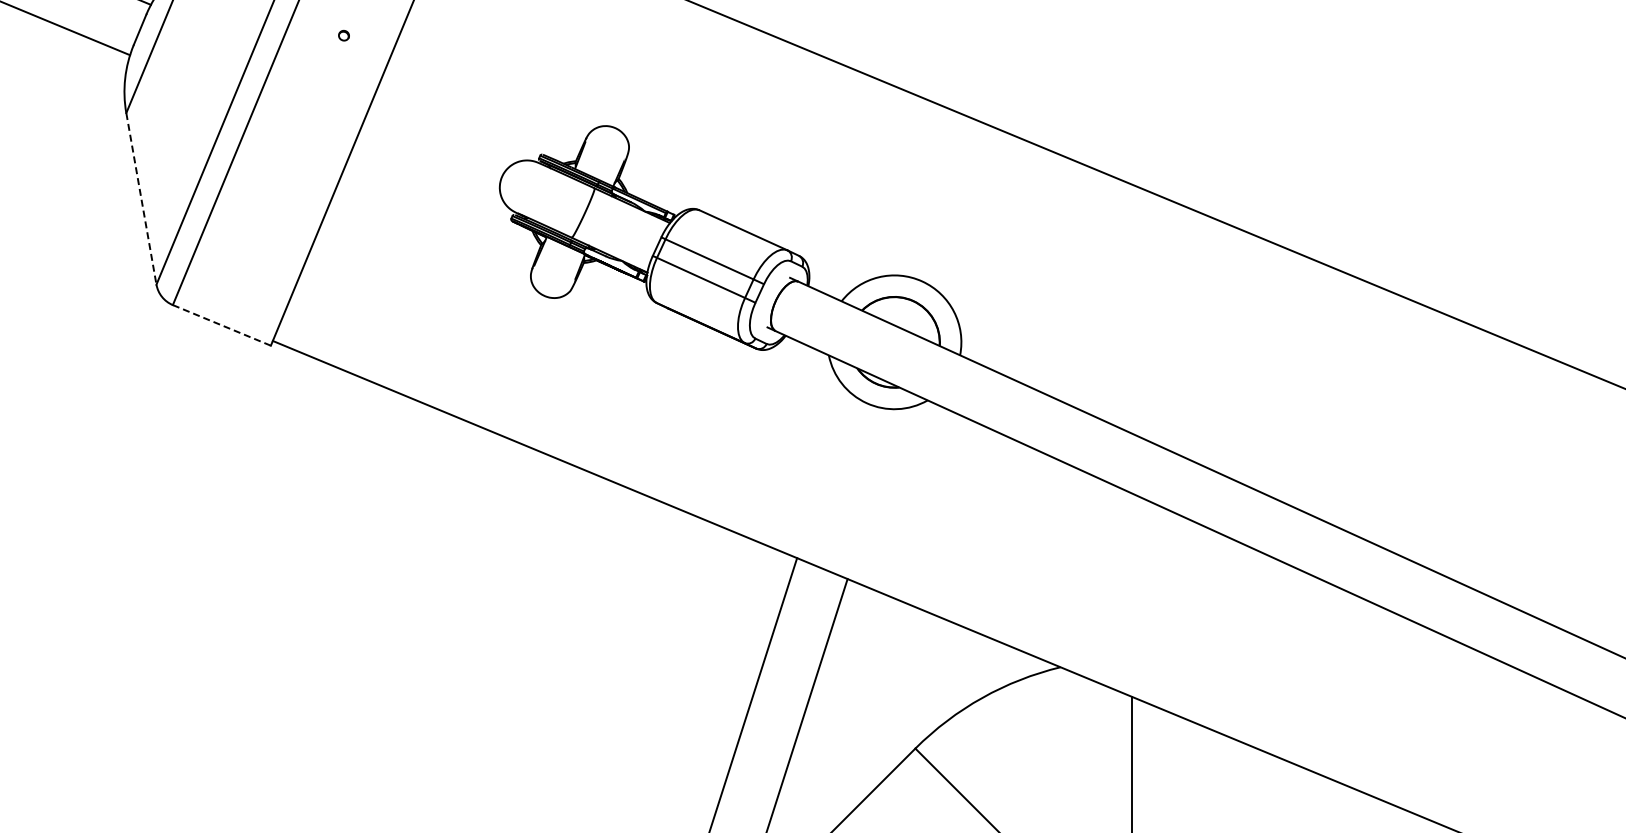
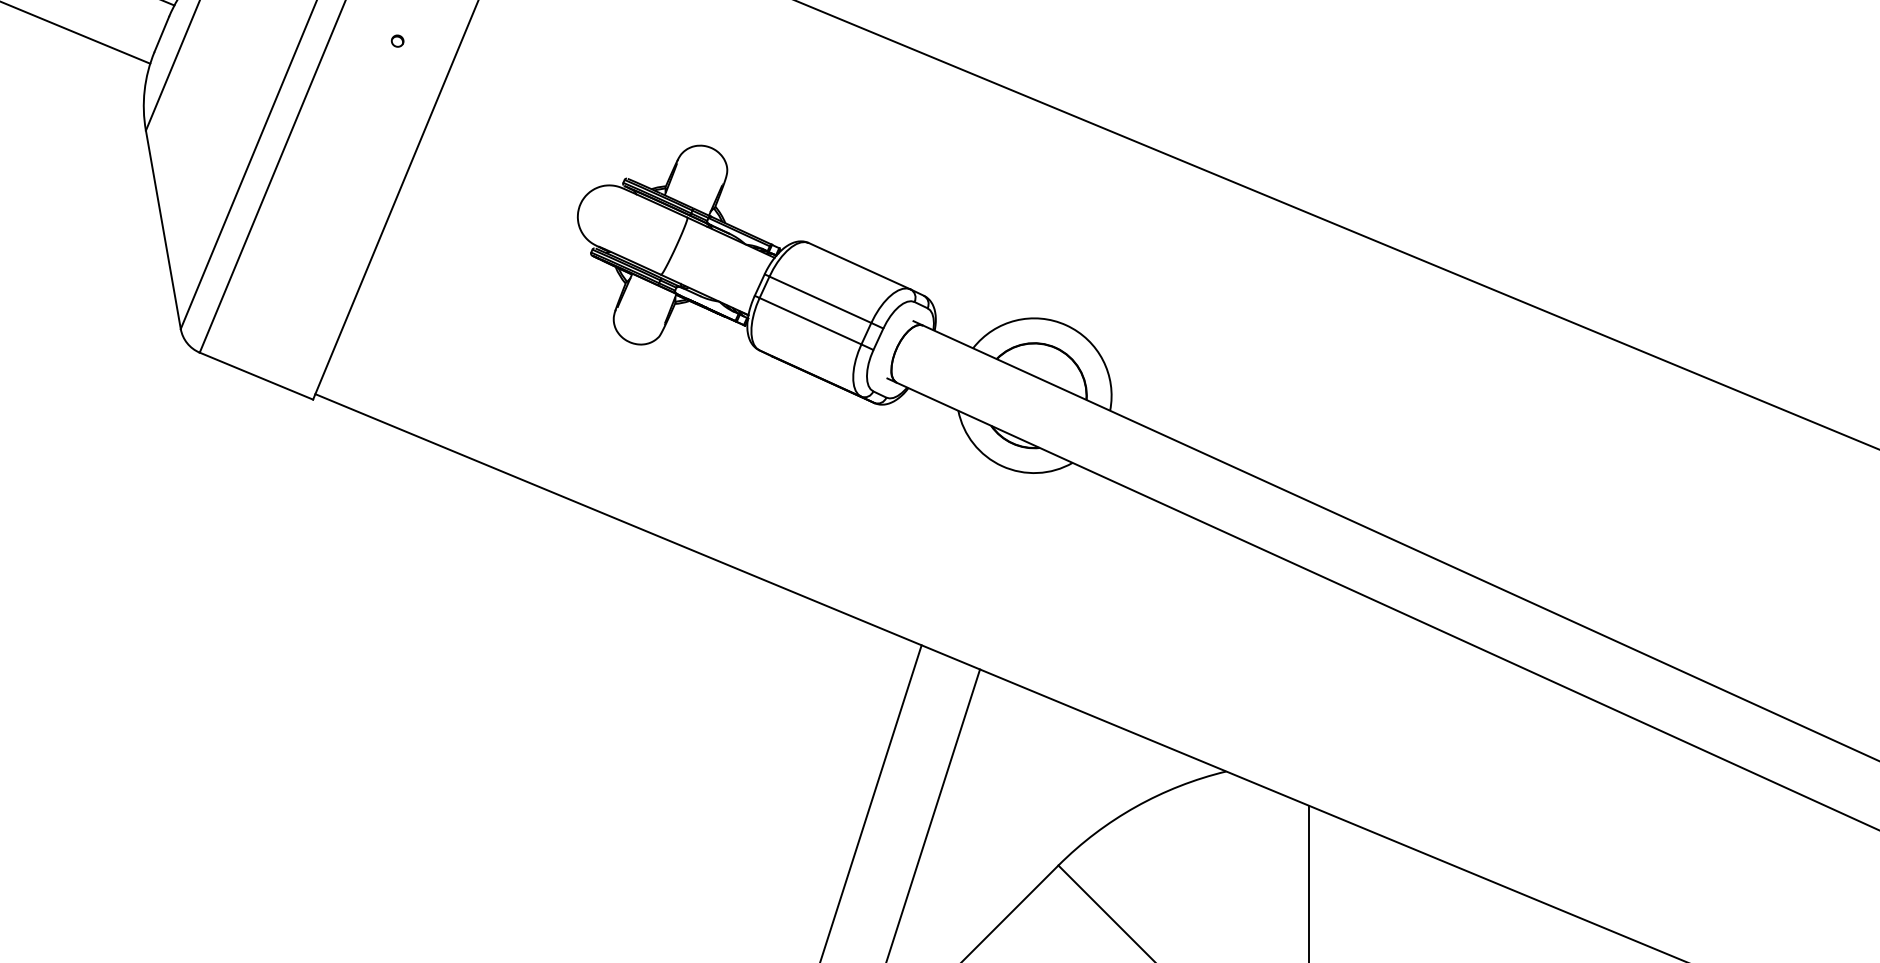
line: (141, 199) -> (163, 230), dashed -> solid
line: (222, 325) -> (257, 376), dashed -> solid

